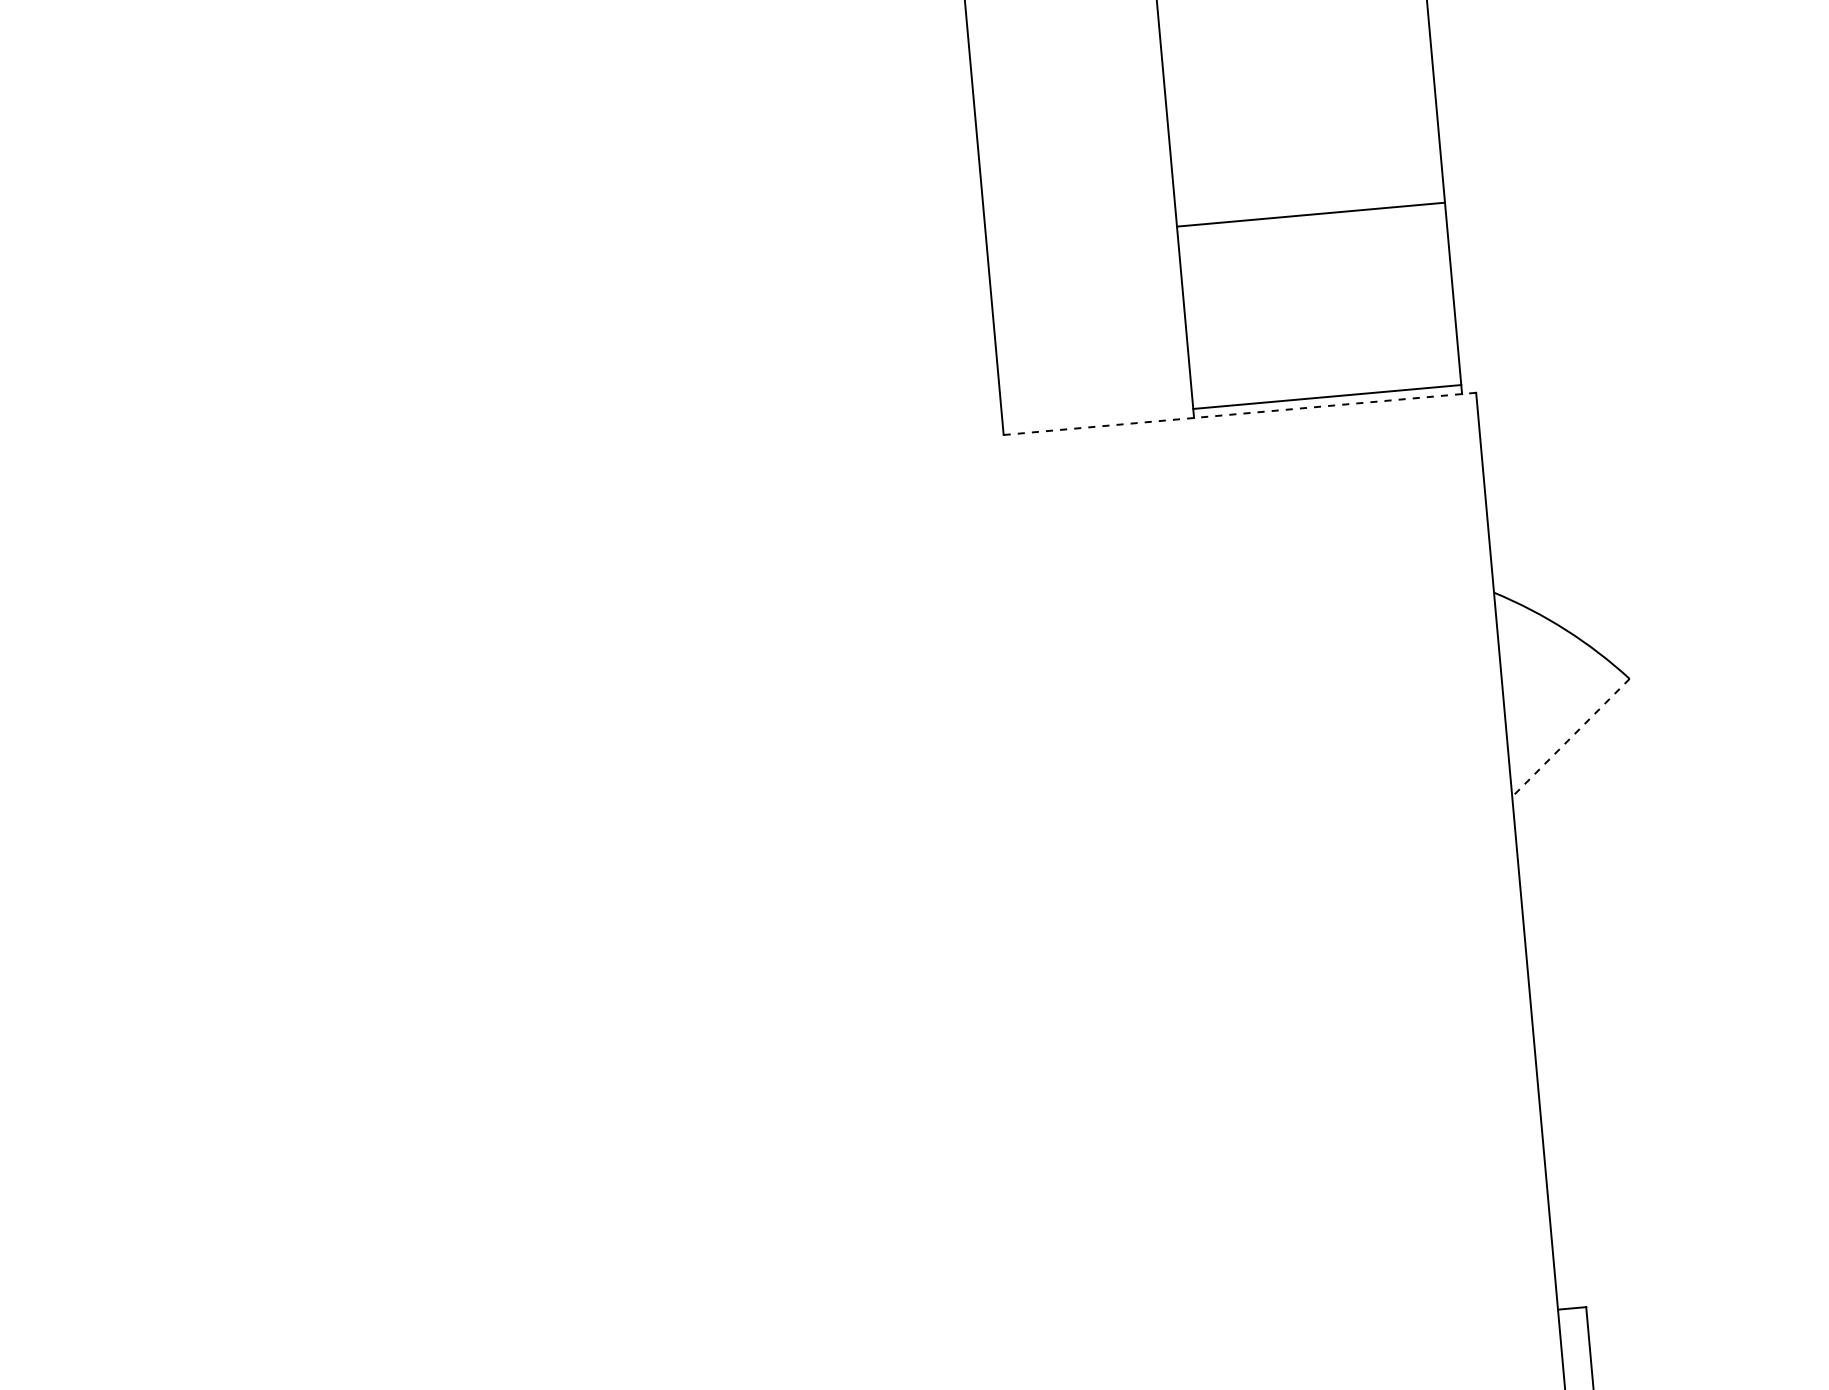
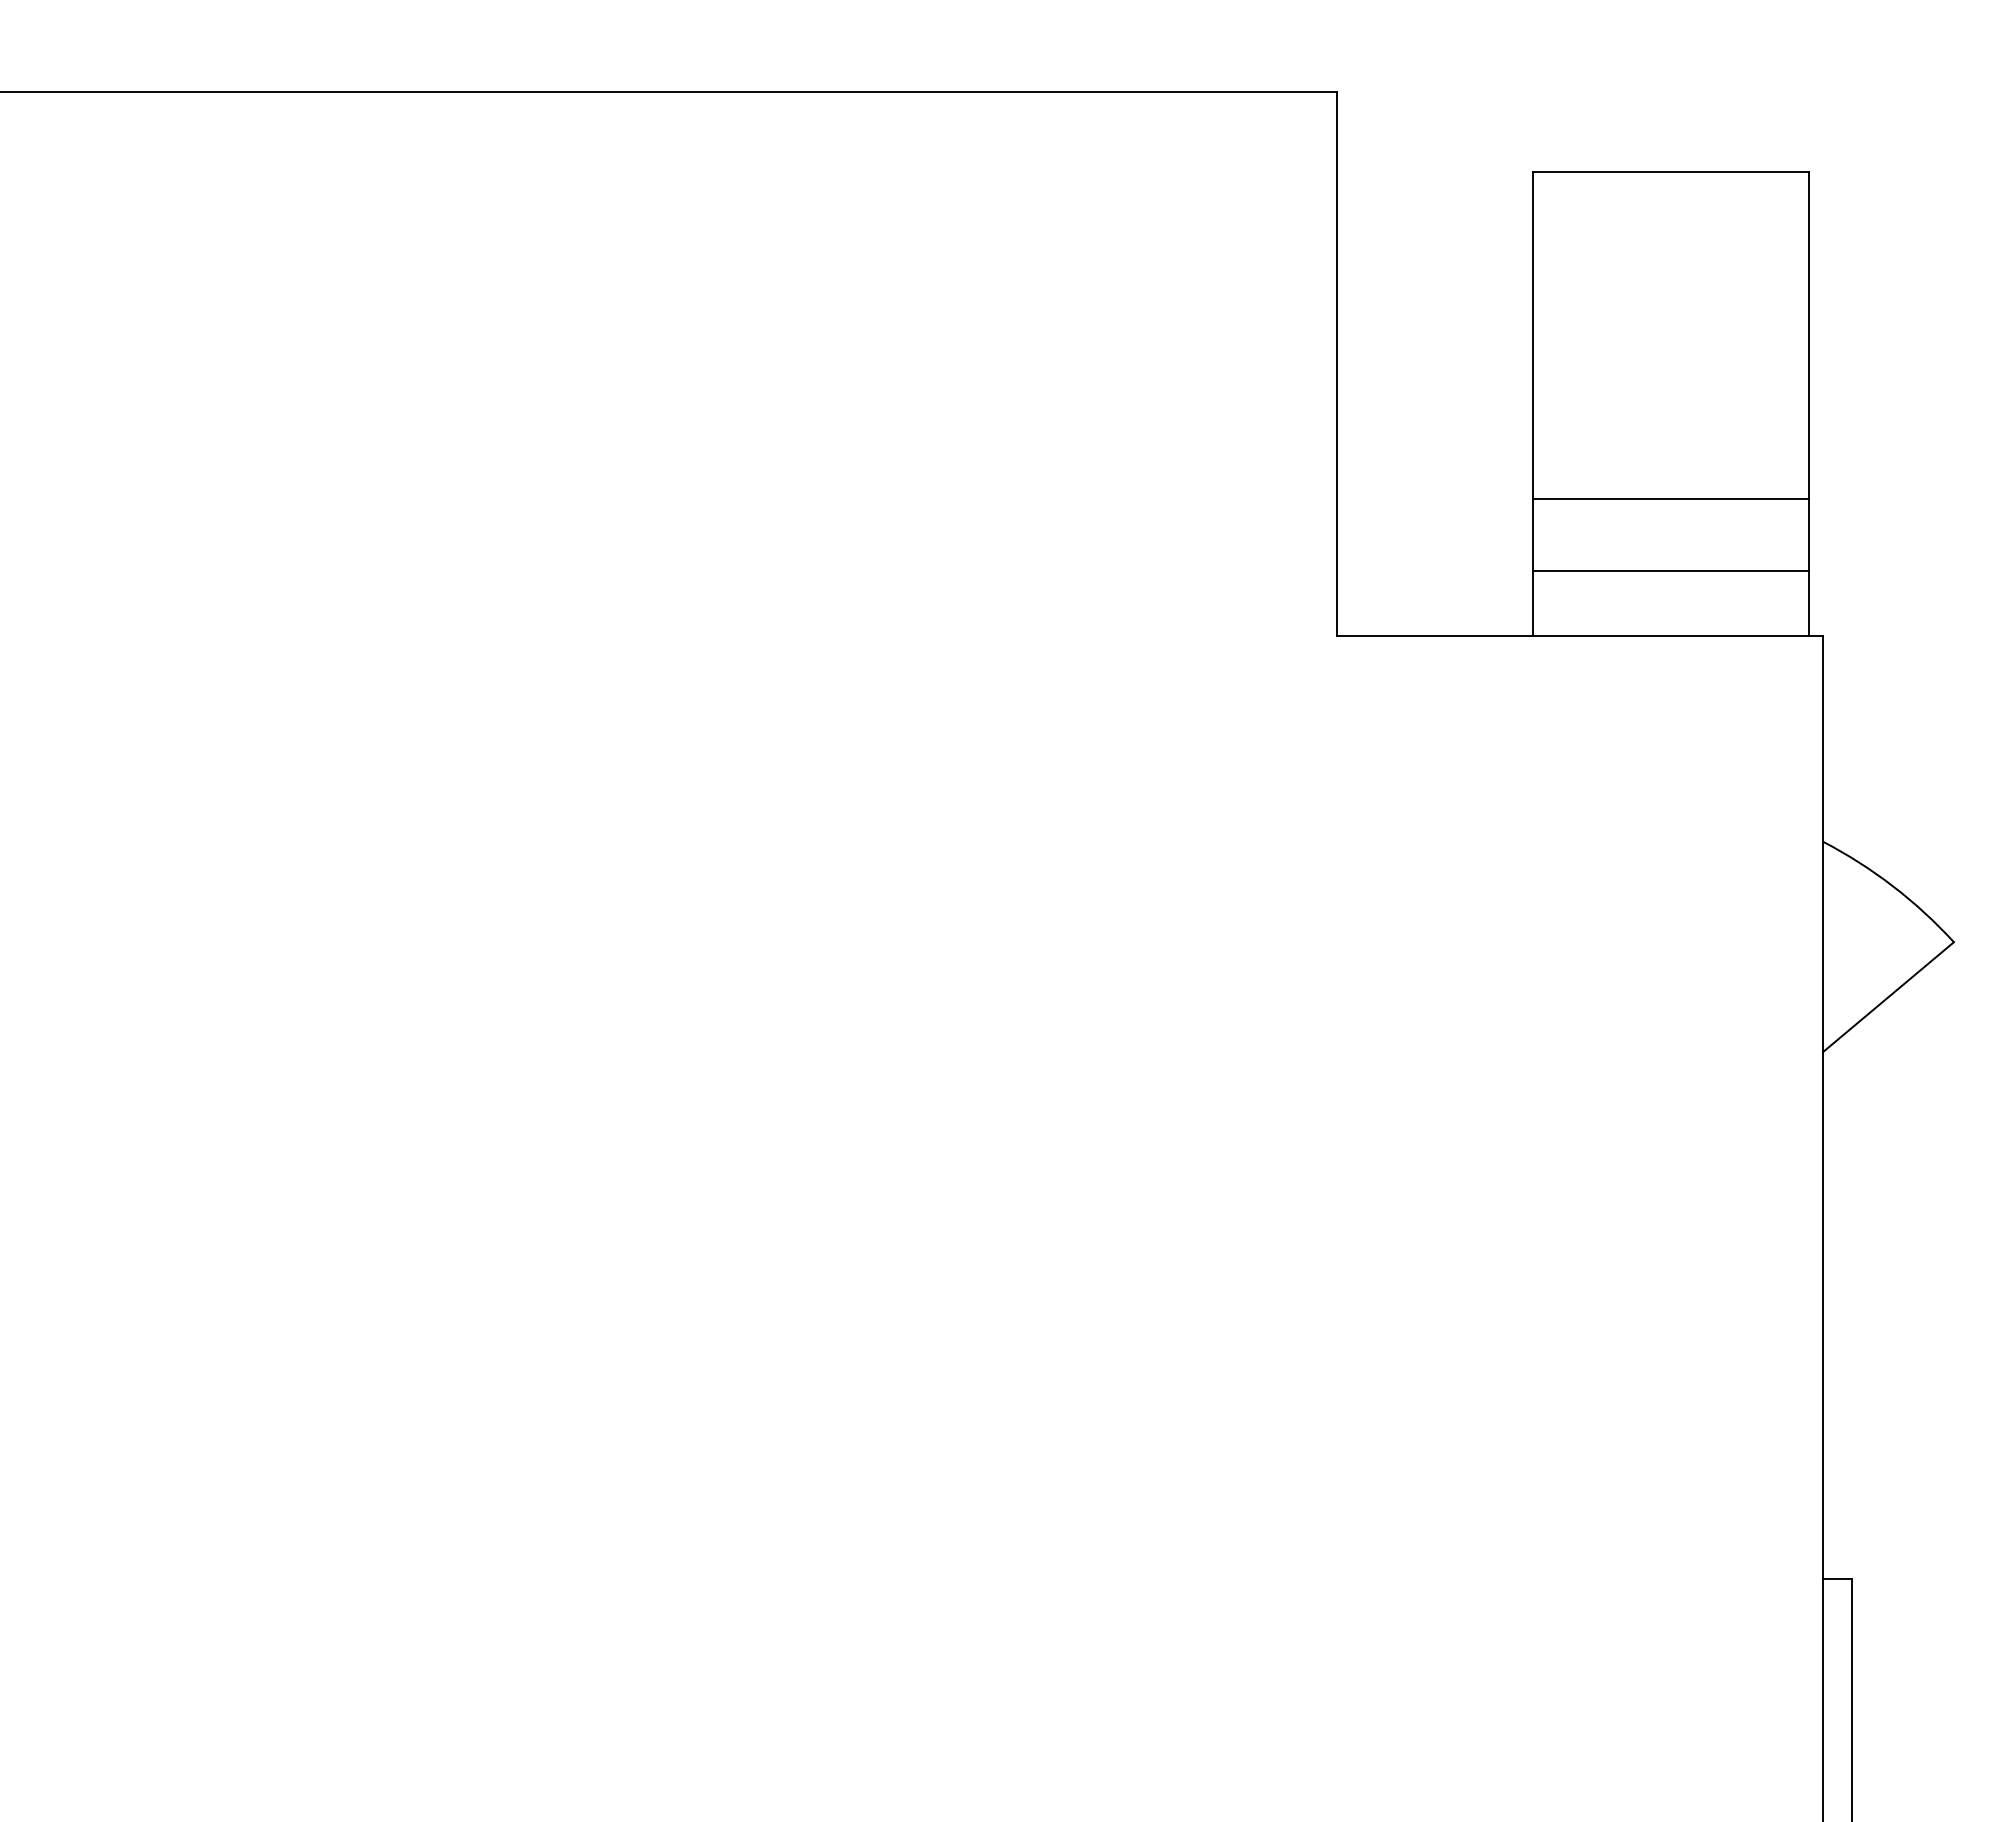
line: (1310, 214) -> (1670, 498), moved
line: (1326, 397) -> (1670, 571), moved
line: (1240, 414) -> (1580, 636), dashed -> solid
line: (1570, 738) -> (1888, 997), dashed -> solid

